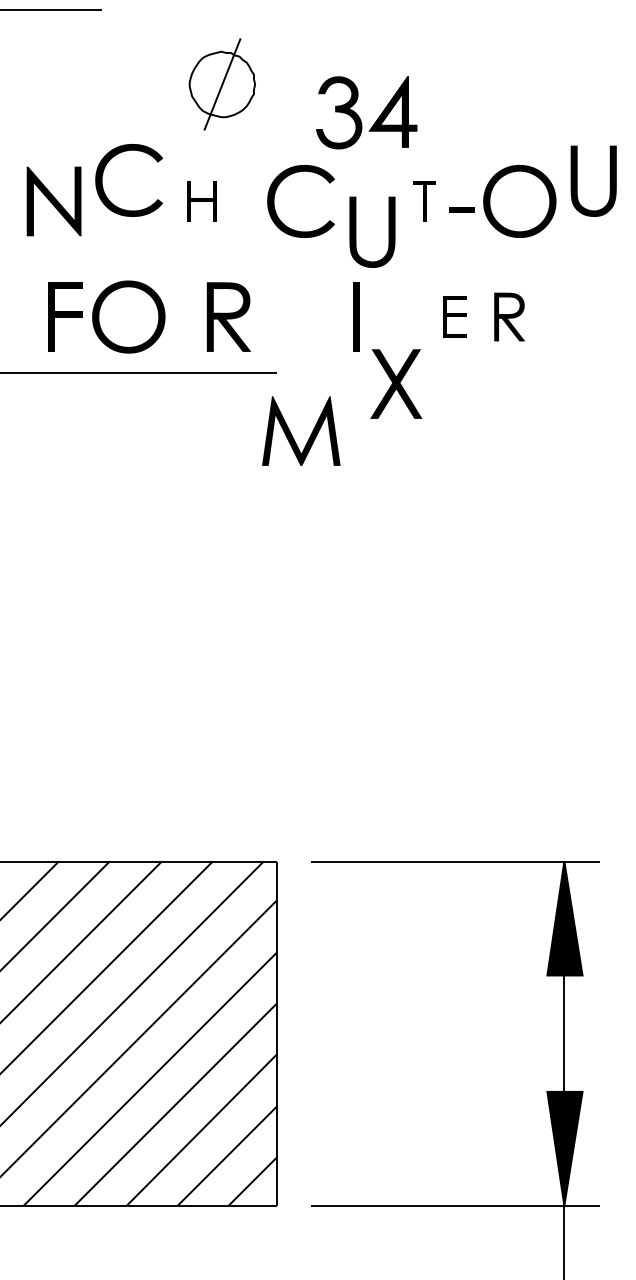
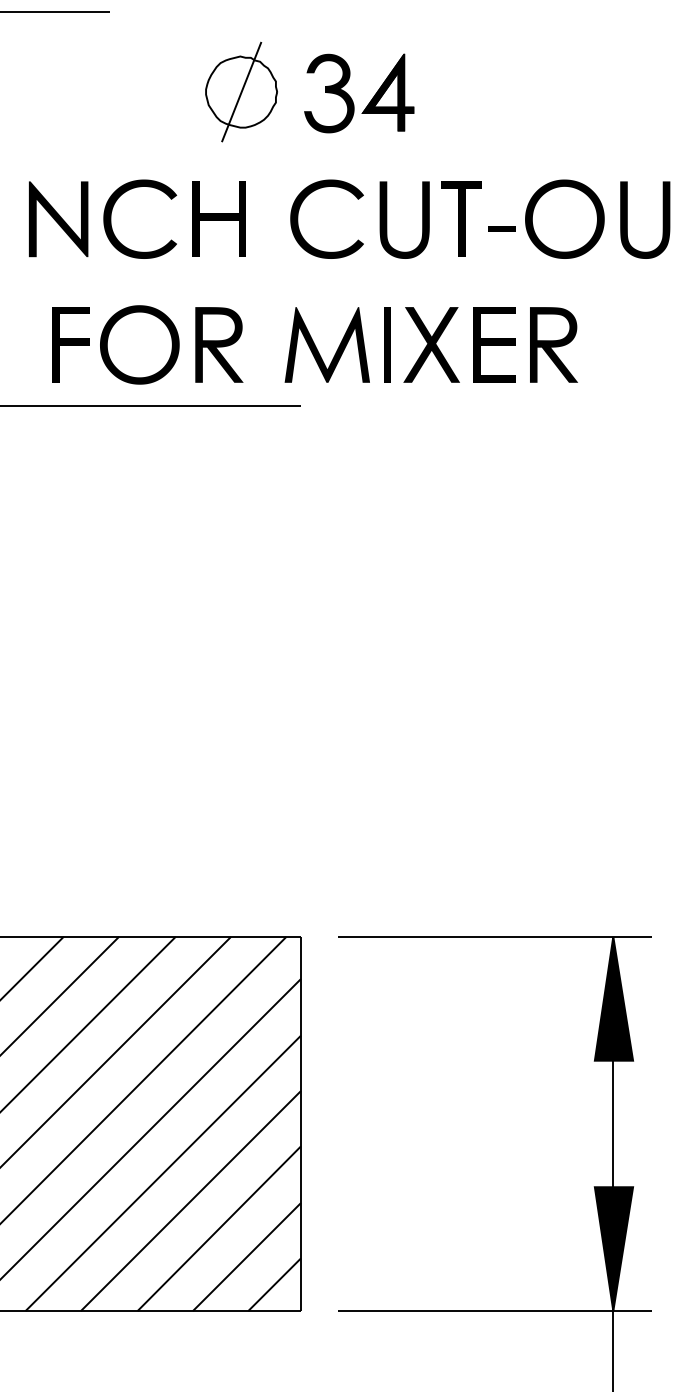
part: (359, 116) -> (351, 97), moved
part: (103, 174) -> (112, 212), moved
part: (577, 180) -> (627, 219), moved
part: (201, 201) -> (218, 219), size x1.67
part: (424, 201) -> (461, 219), size x1.67
part: (356, 231) -> (387, 219), moved
part: (228, 316) -> (218, 344), moved
part: (454, 316) -> (493, 344), size x1.67
part: (509, 316) -> (553, 344), size x1.43
part: (396, 383) -> (431, 344), moved
part: (310, 434) -> (337, 348), moved

